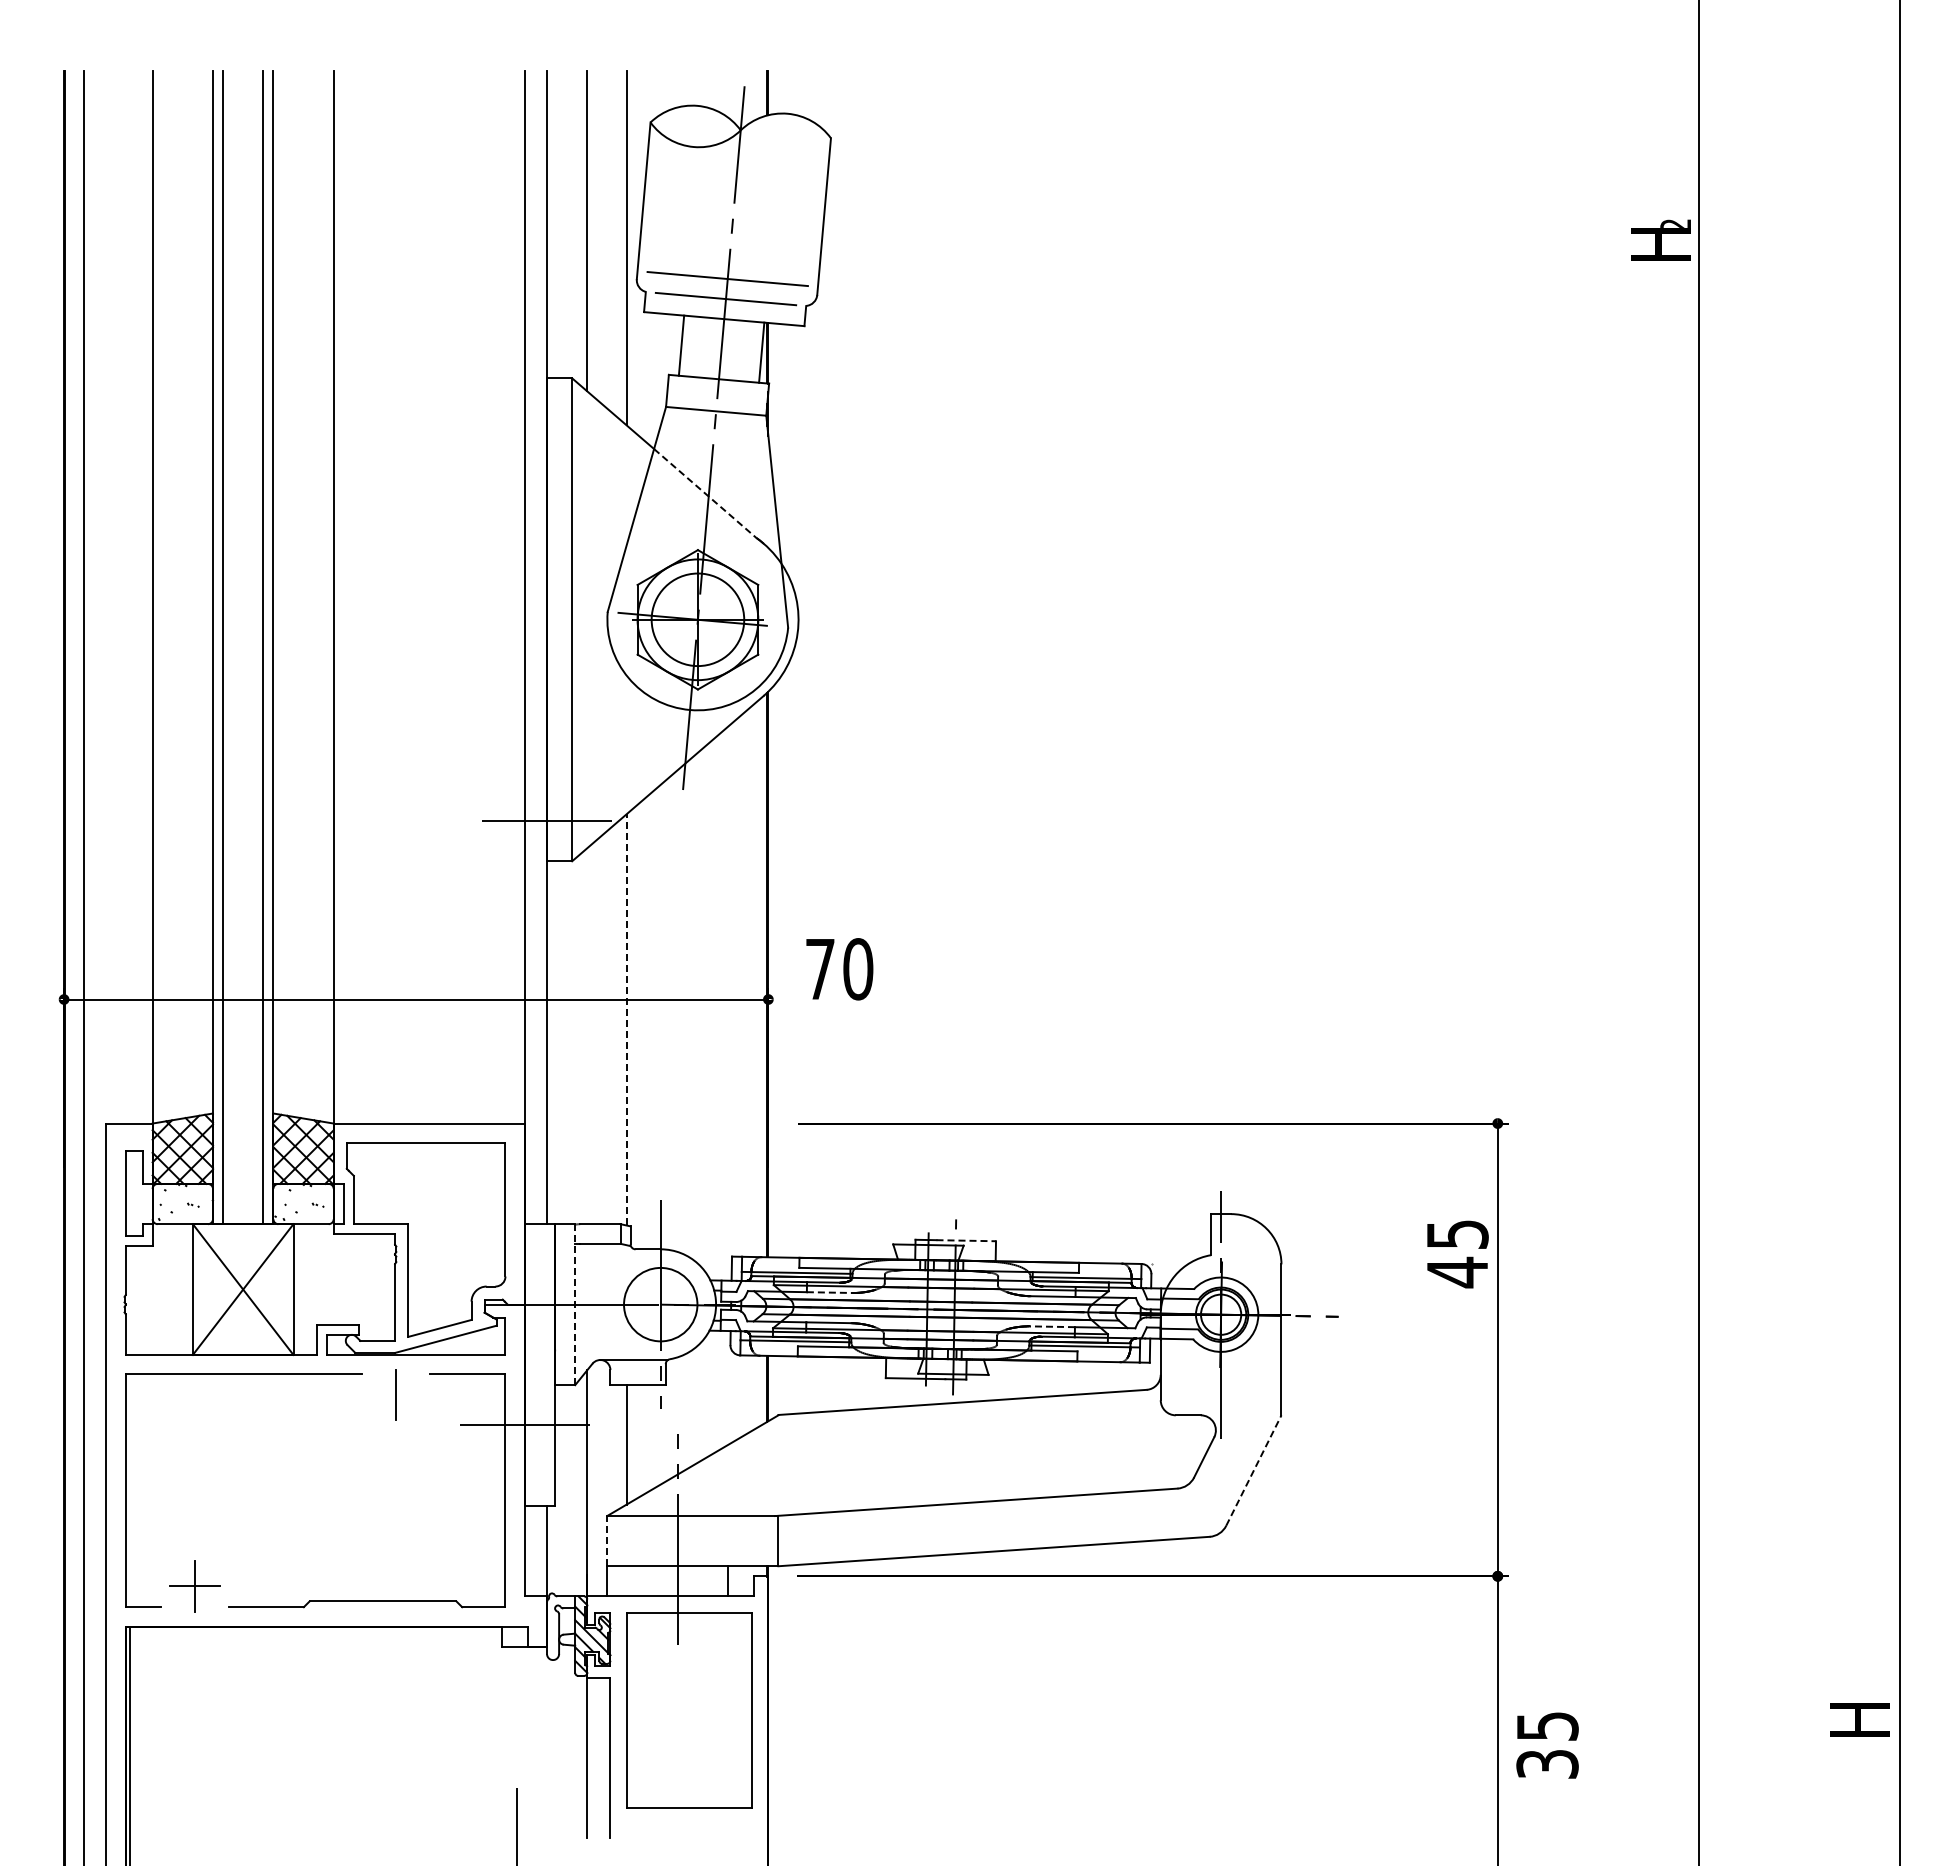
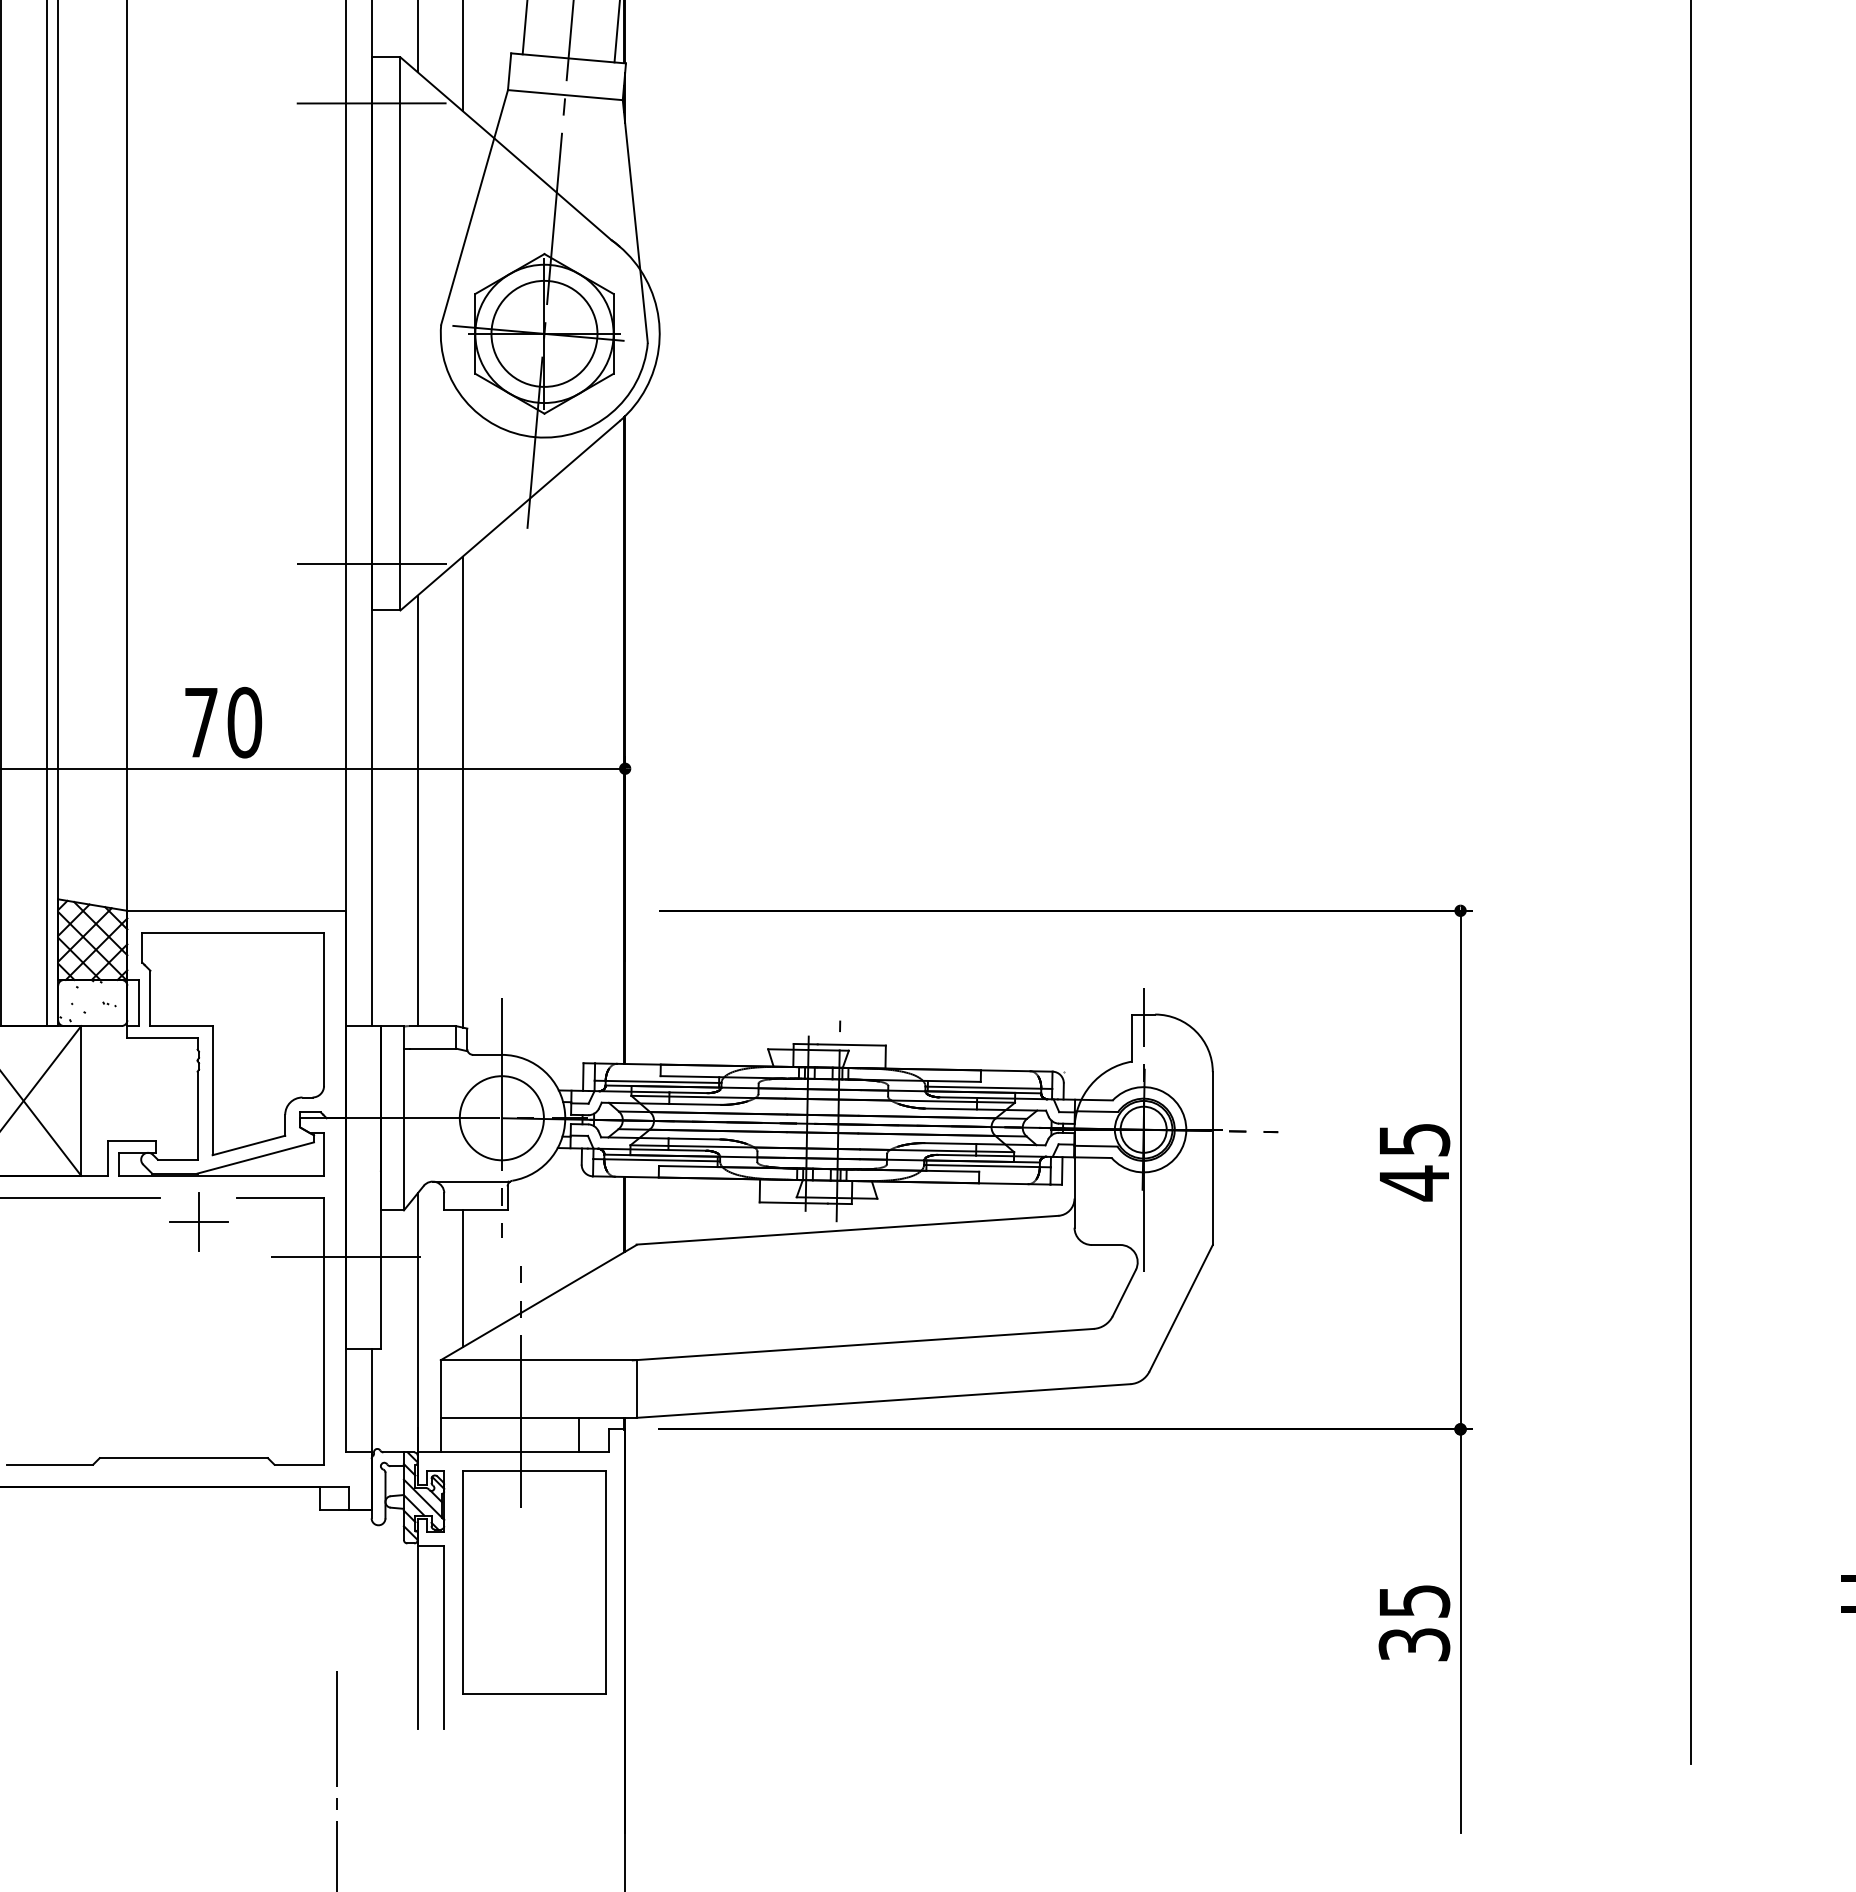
line: (546, 418) -> (371, 103), added
line: (705, 493) -> (553, 189), dashed -> solid
text: (839, 969) -> (223, 722), moved
line: (626, 1019) -> (462, 791), dashed -> solid
line: (587, 1036) -> (417, 811), added
line: (966, 1240) -> (852, 1044), dashed -> solid
text: (1457, 1254) -> (1414, 1162), moved
line: (829, 1292) -> (695, 1104), dashed -> solid
line: (575, 1305) -> (404, 1119), dashed -> solid
line: (1052, 1326) -> (950, 1143), dashed -> solid
line: (395, 1395) -> (198, 1222), added
line: (1253, 1470) -> (1180, 1308), dashed -> solid
line: (607, 1540) -> (440, 1388), dashed -> solid
text: (1547, 1745) -> (1414, 1623), moved

